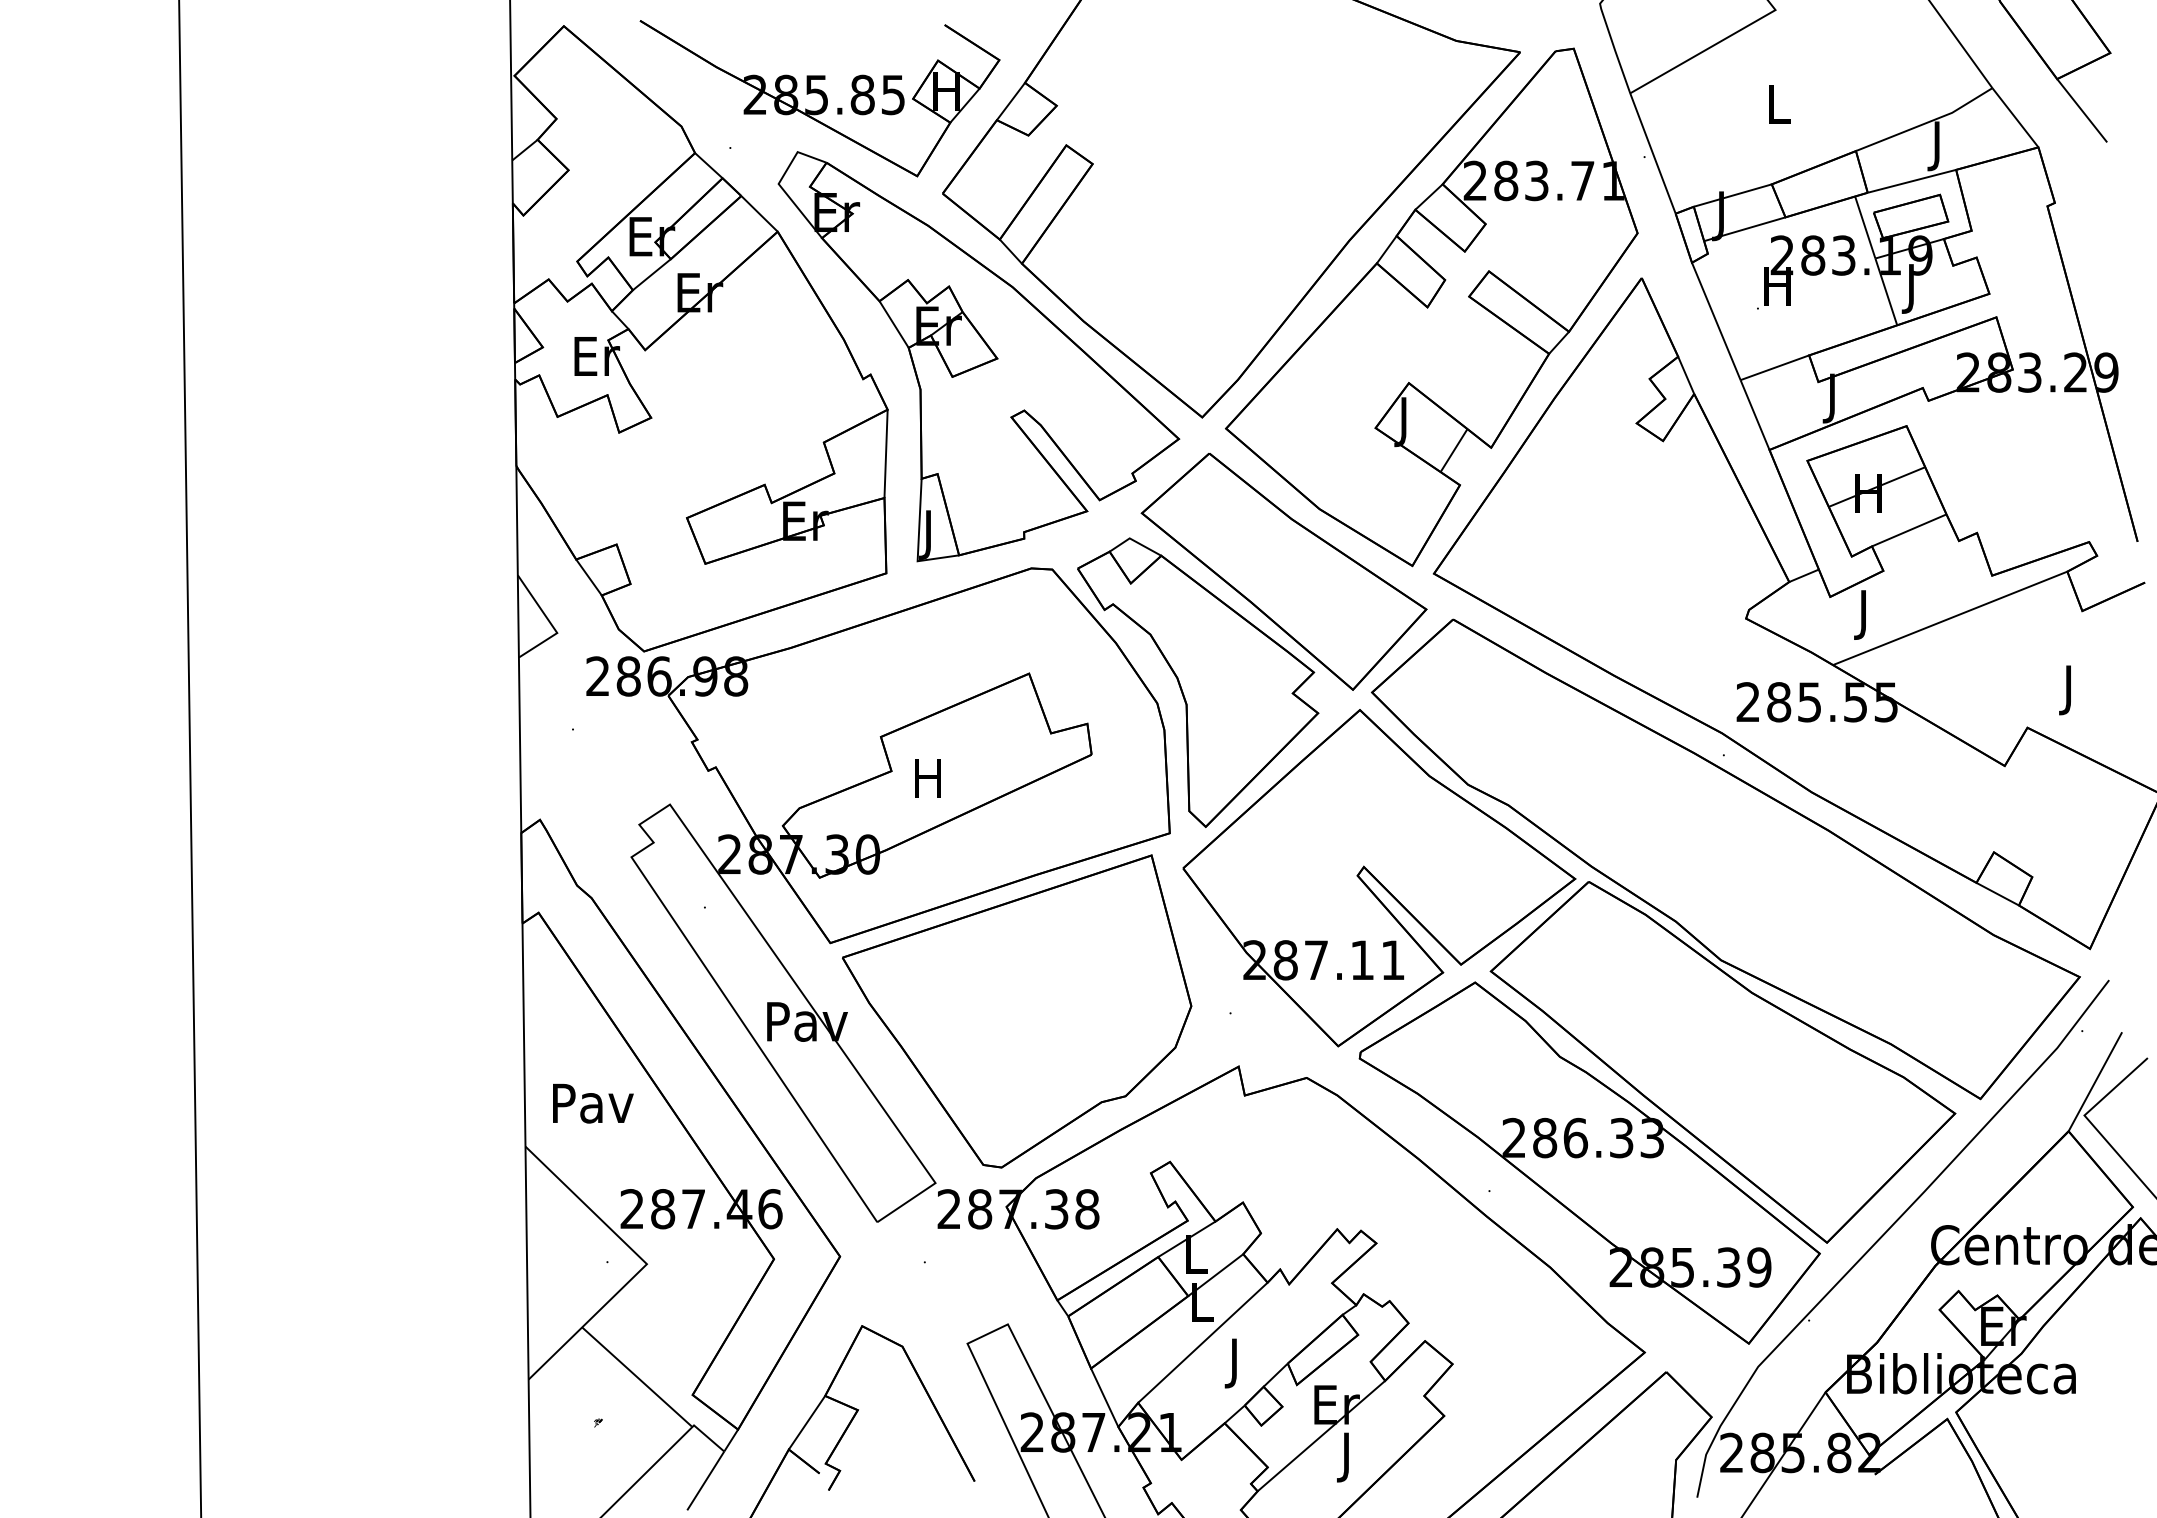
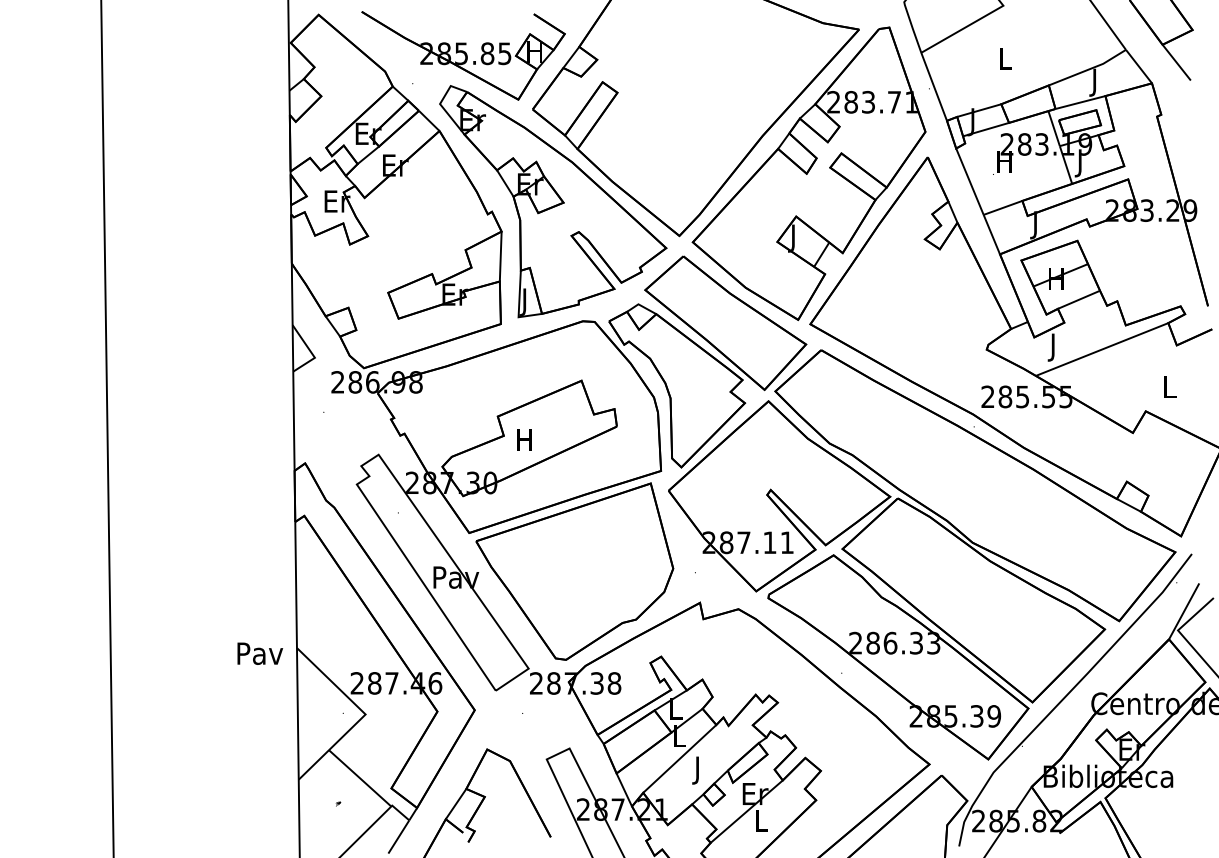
text: (2069, 690) -> (1169, 390), J -> L
text: (593, 1103) -> (260, 653), moved
text: (1347, 1457) -> (761, 823), J -> L

